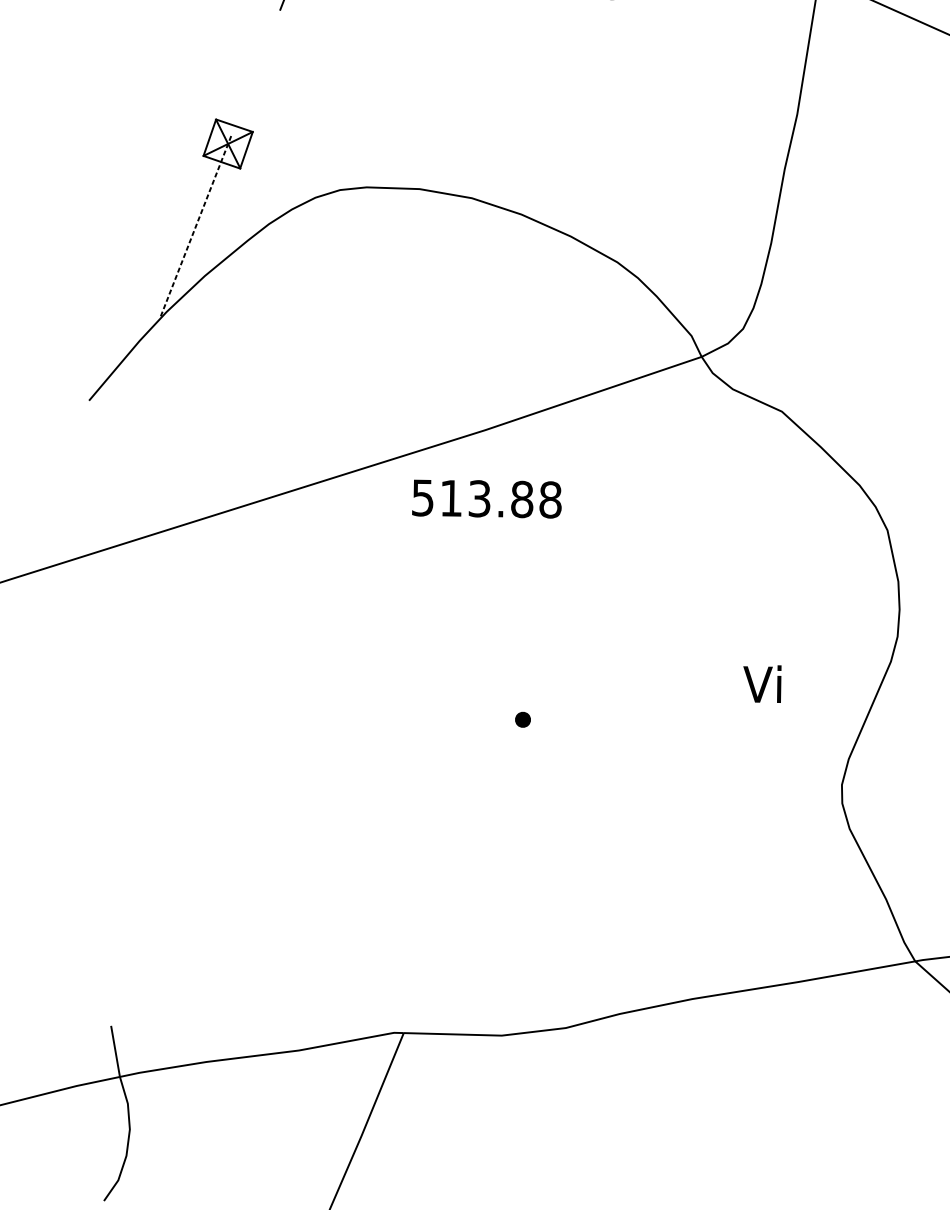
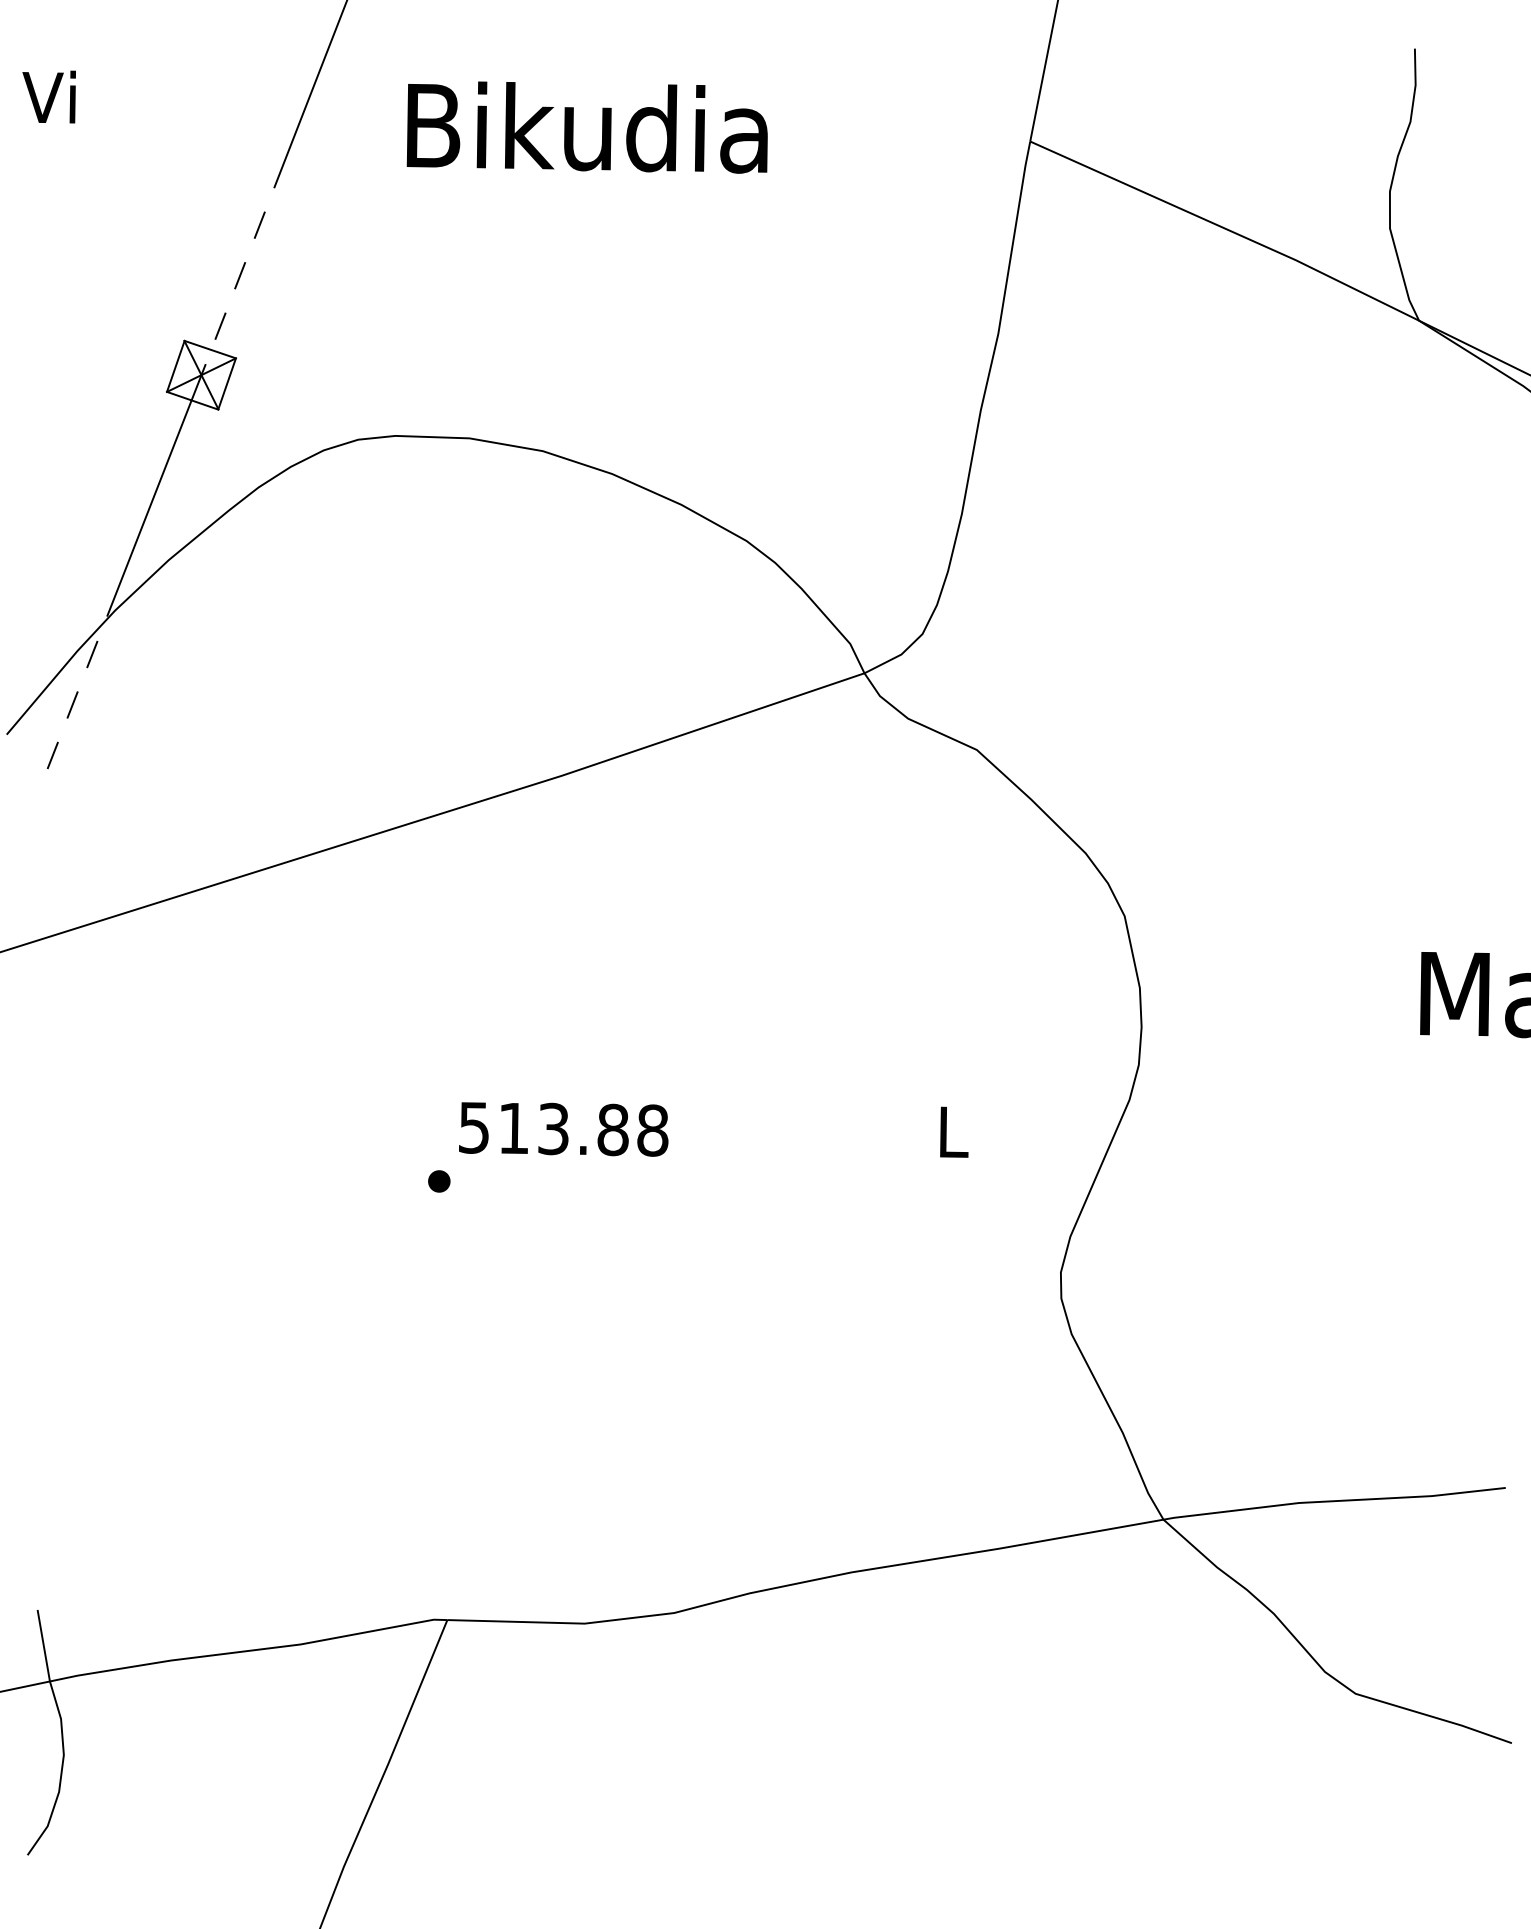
line: (269, 36) -> (259, 224), added
line: (256, 72) -> (240, 275), added
line: (241, 108) -> (220, 325), added
line: (196, 226) -> (156, 490), dashed -> solid
line: (150, 343) -> (92, 654), added
line: (136, 379) -> (72, 704), added
line: (121, 415) -> (52, 755), added
text: (486, 499) -> (563, 1129), moved
text: (762, 684) -> (949, 1131), Vi -> L
part: (523, 719) -> (439, 1181), moved

